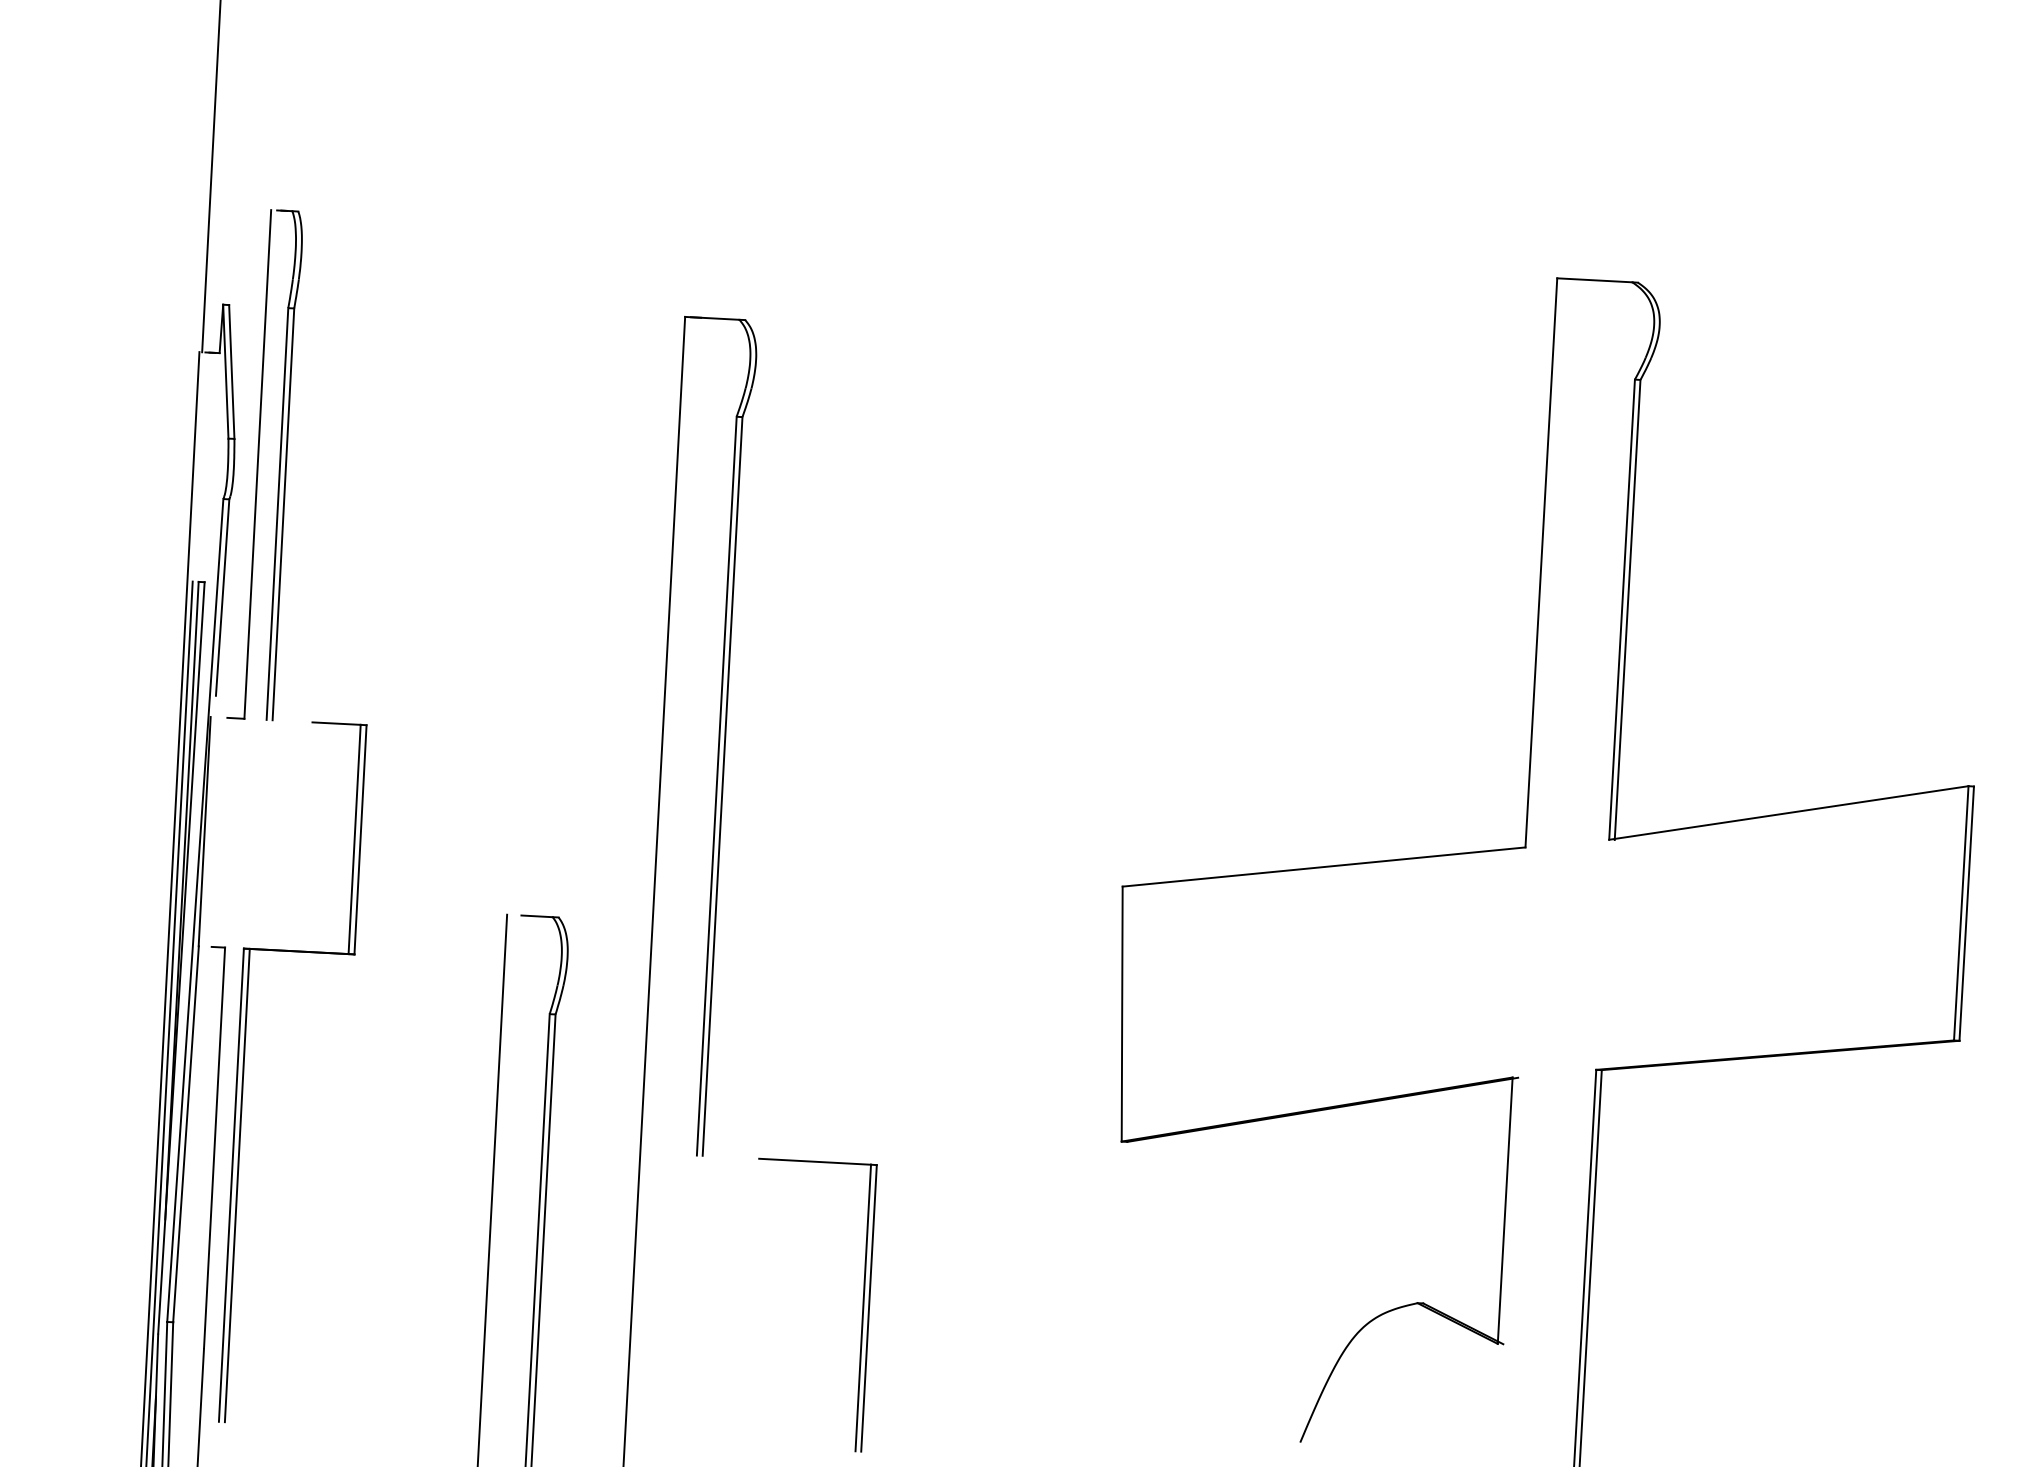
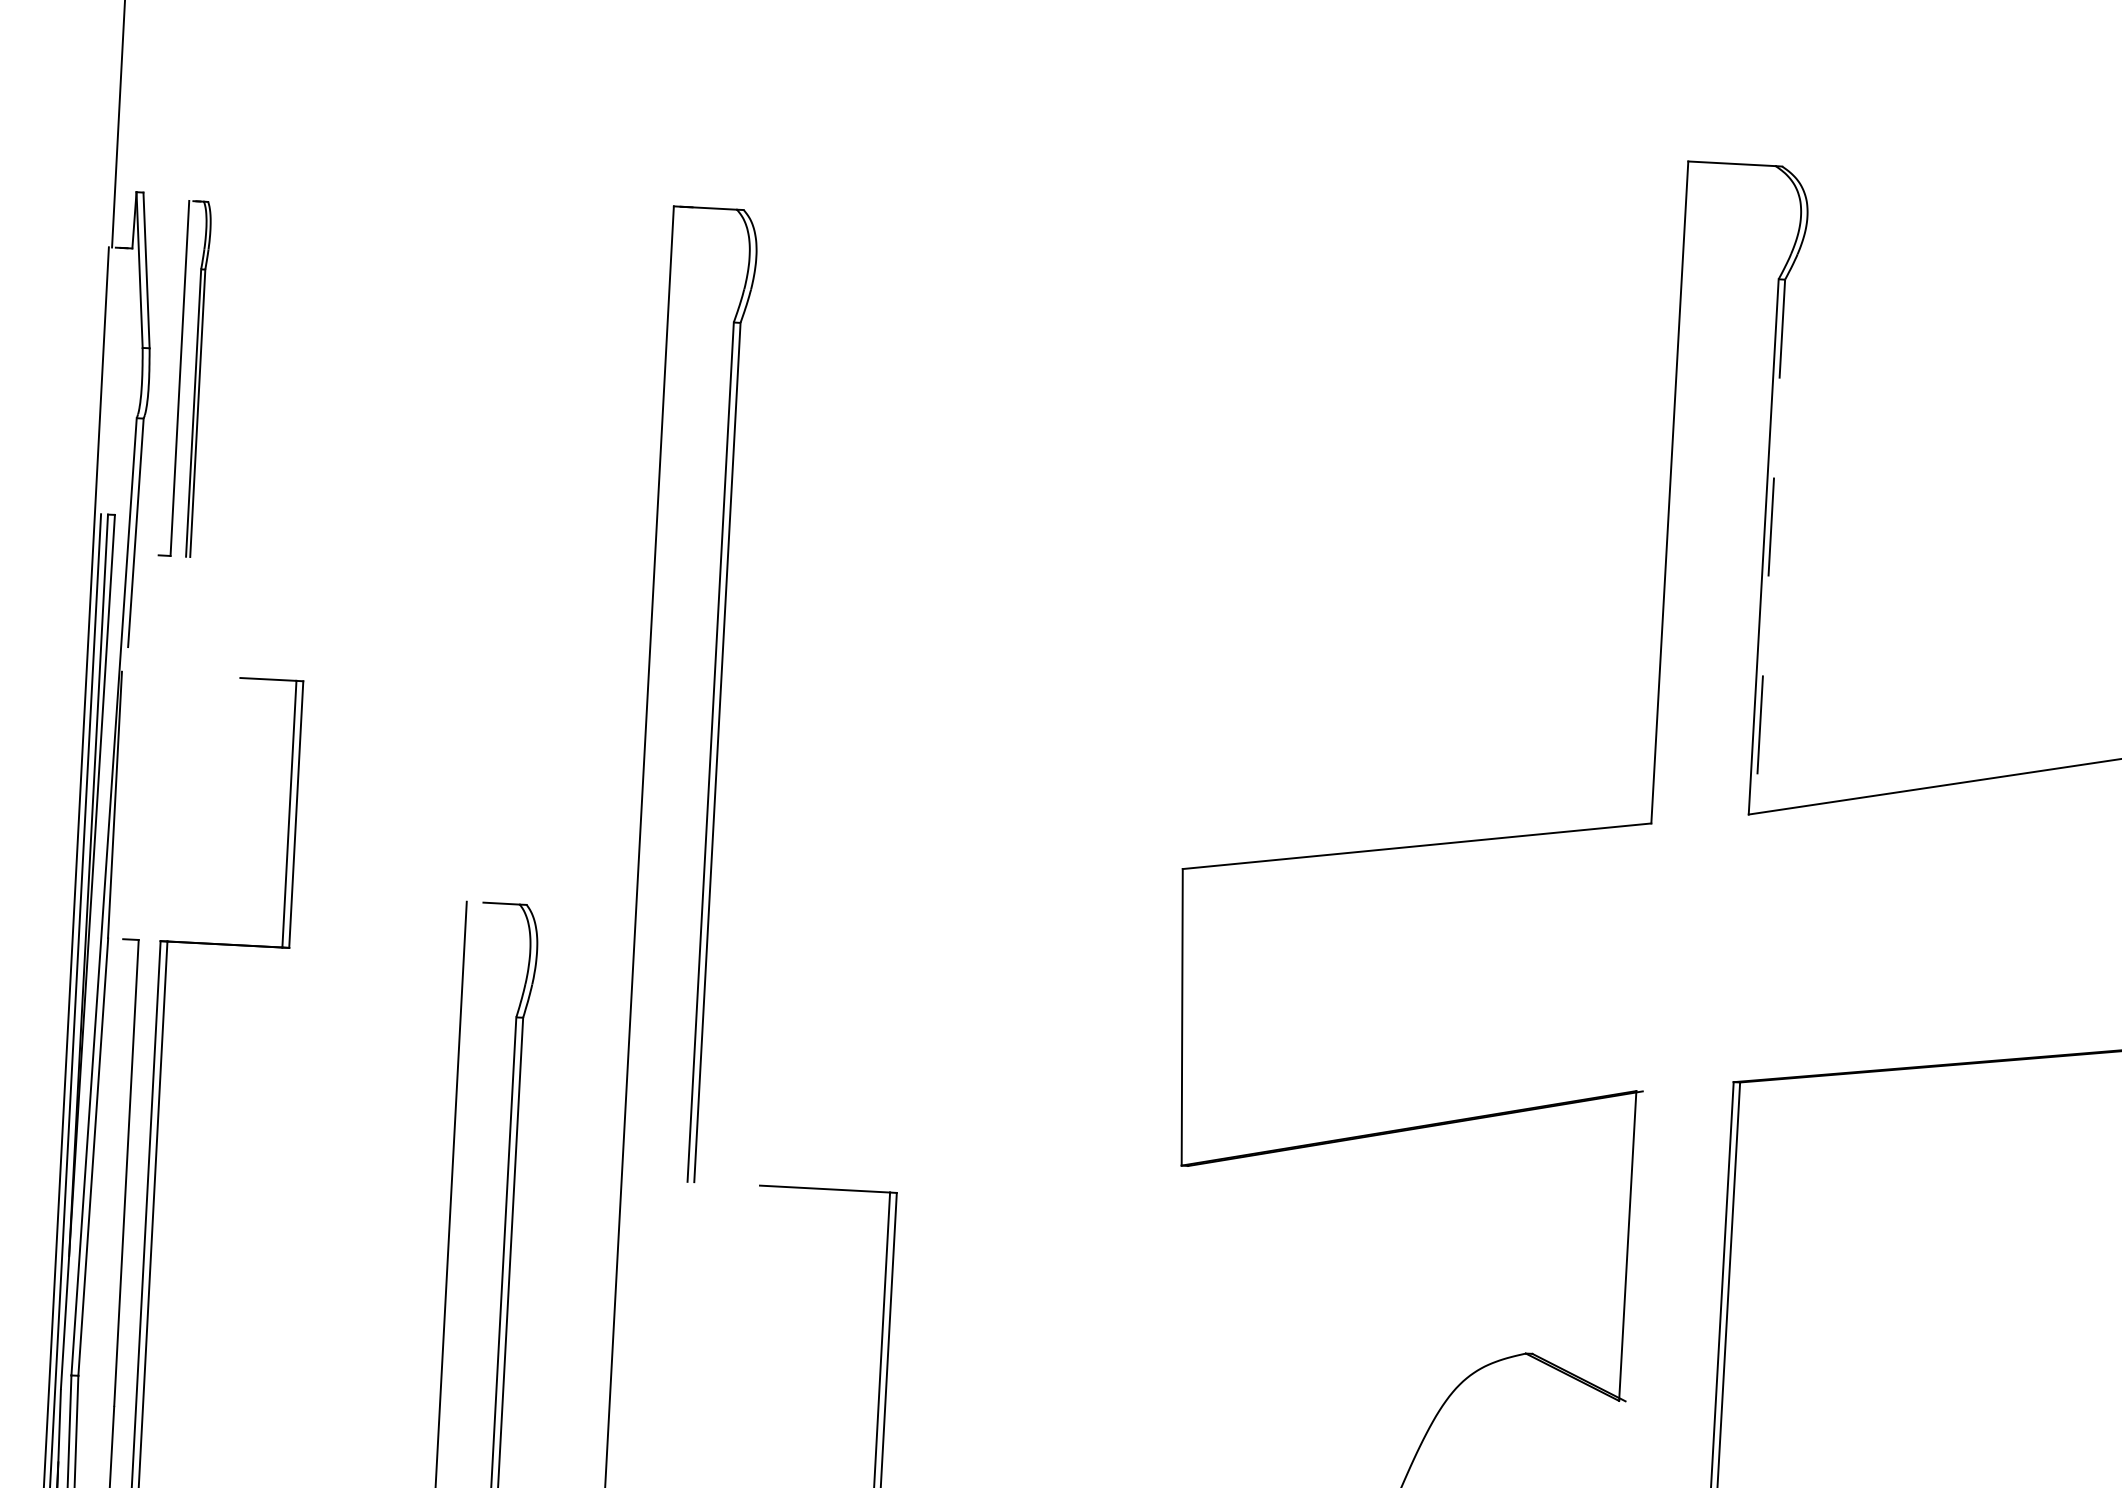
part: (264, 465) -> (184, 379), size x0.6
line: (1627, 610) -> (1770, 547), solid -> dashed

